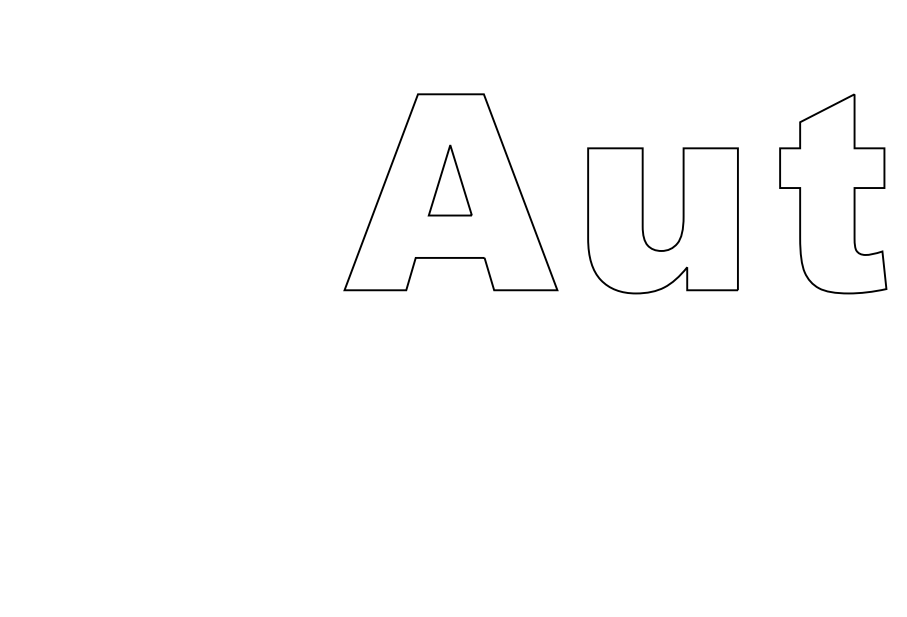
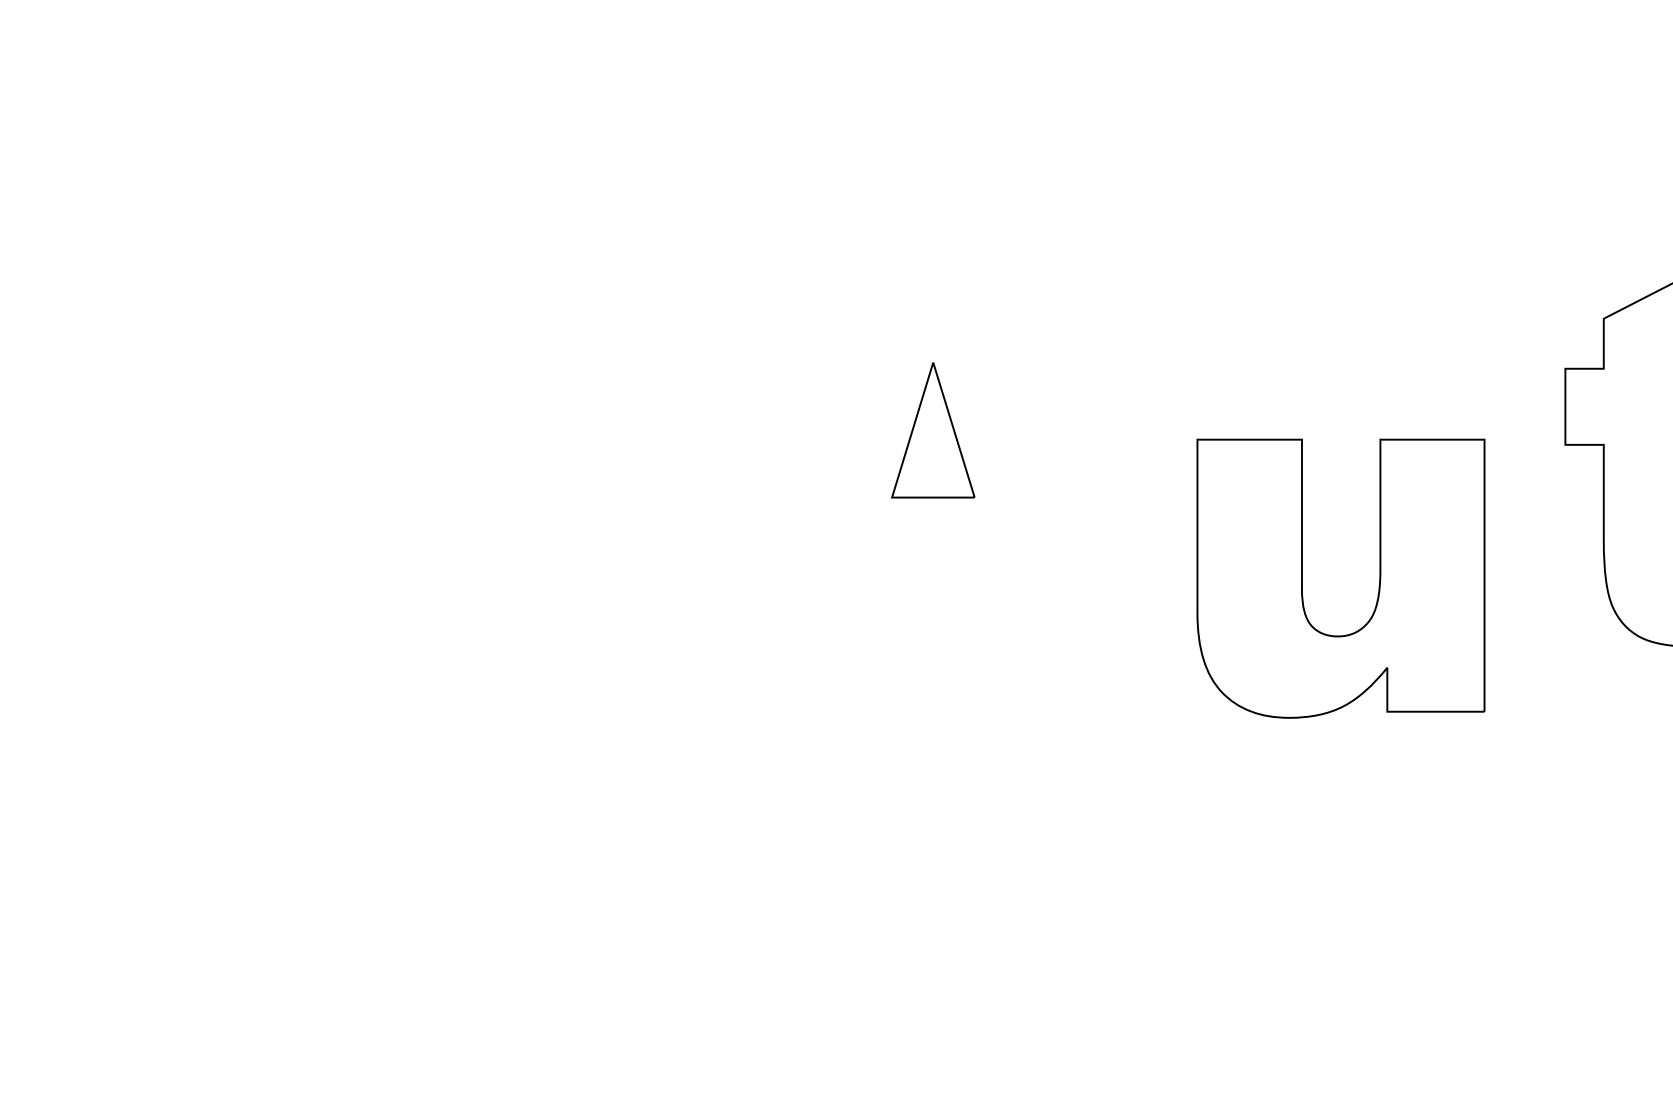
part: (450, 192) -> (933, 453), removed
part: (643, 220) -> (1303, 578), moved

